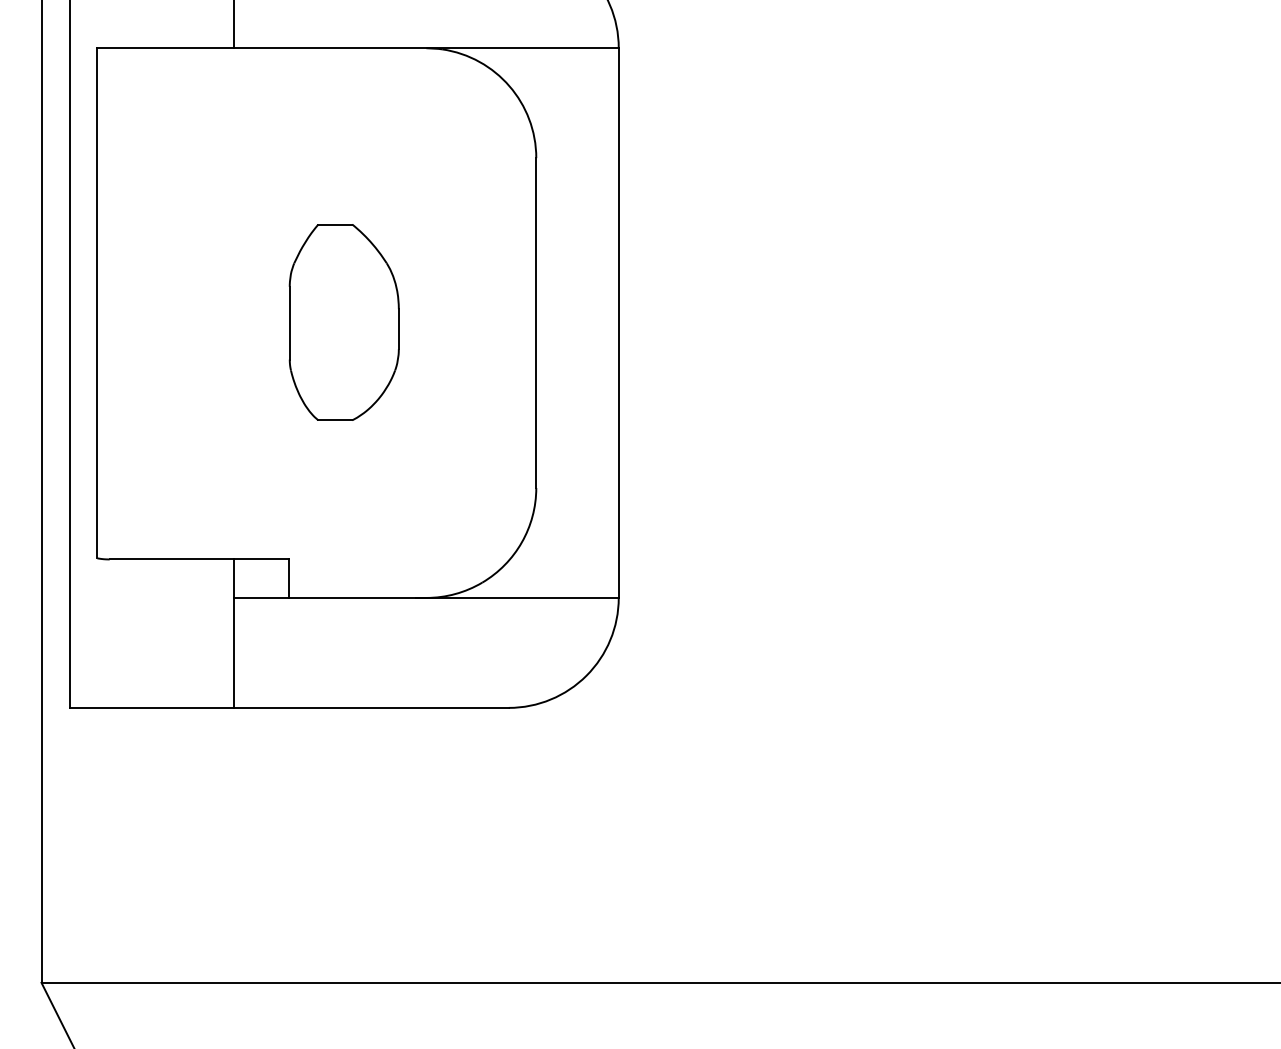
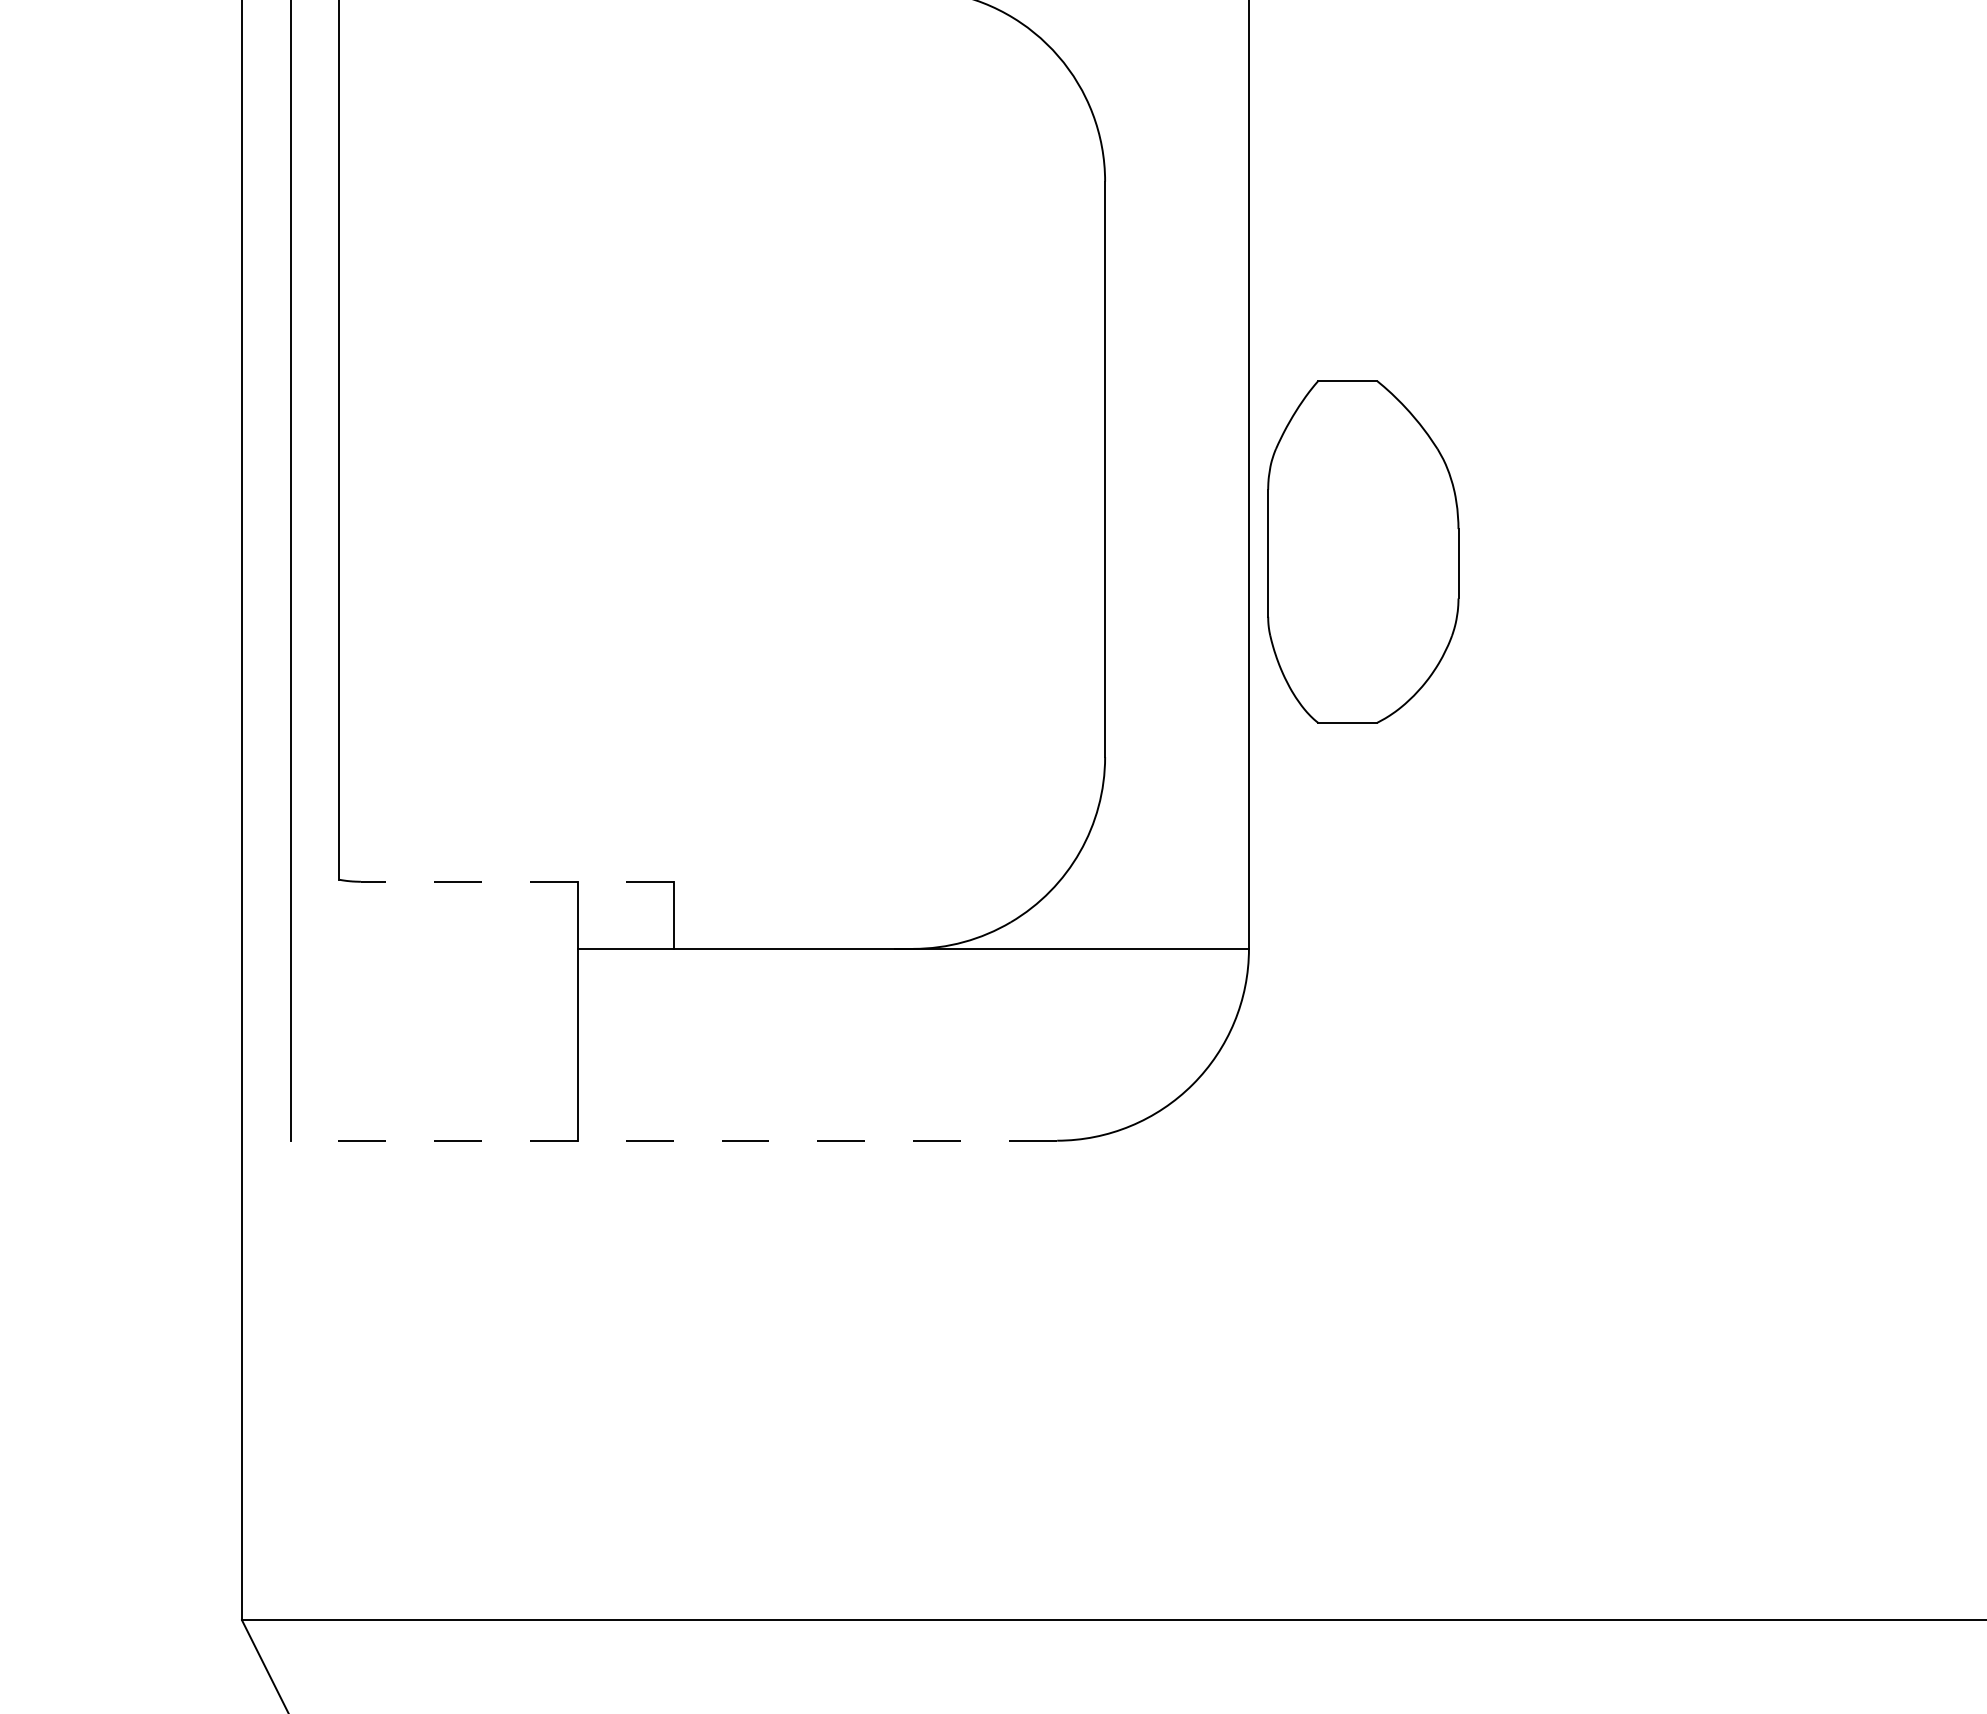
part: (343, 322) -> (1361, 552), moved
line: (199, 559) -> (517, 881), solid -> dashed
line: (288, 707) -> (672, 1139), solid -> dashed

